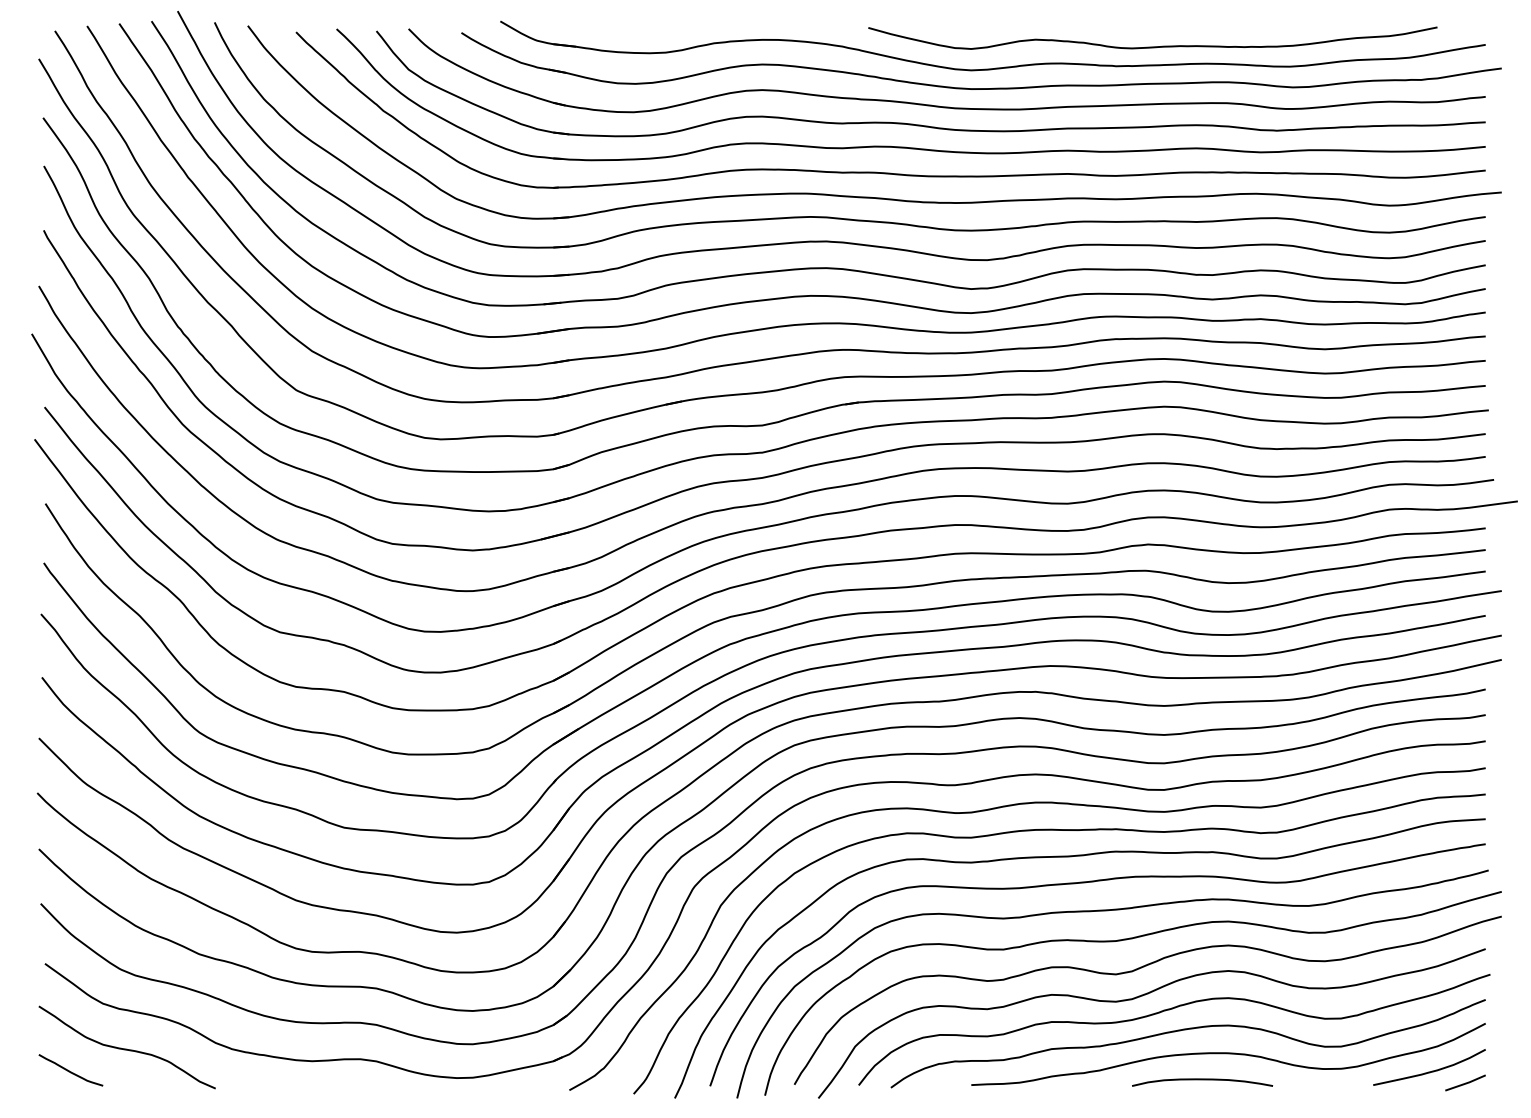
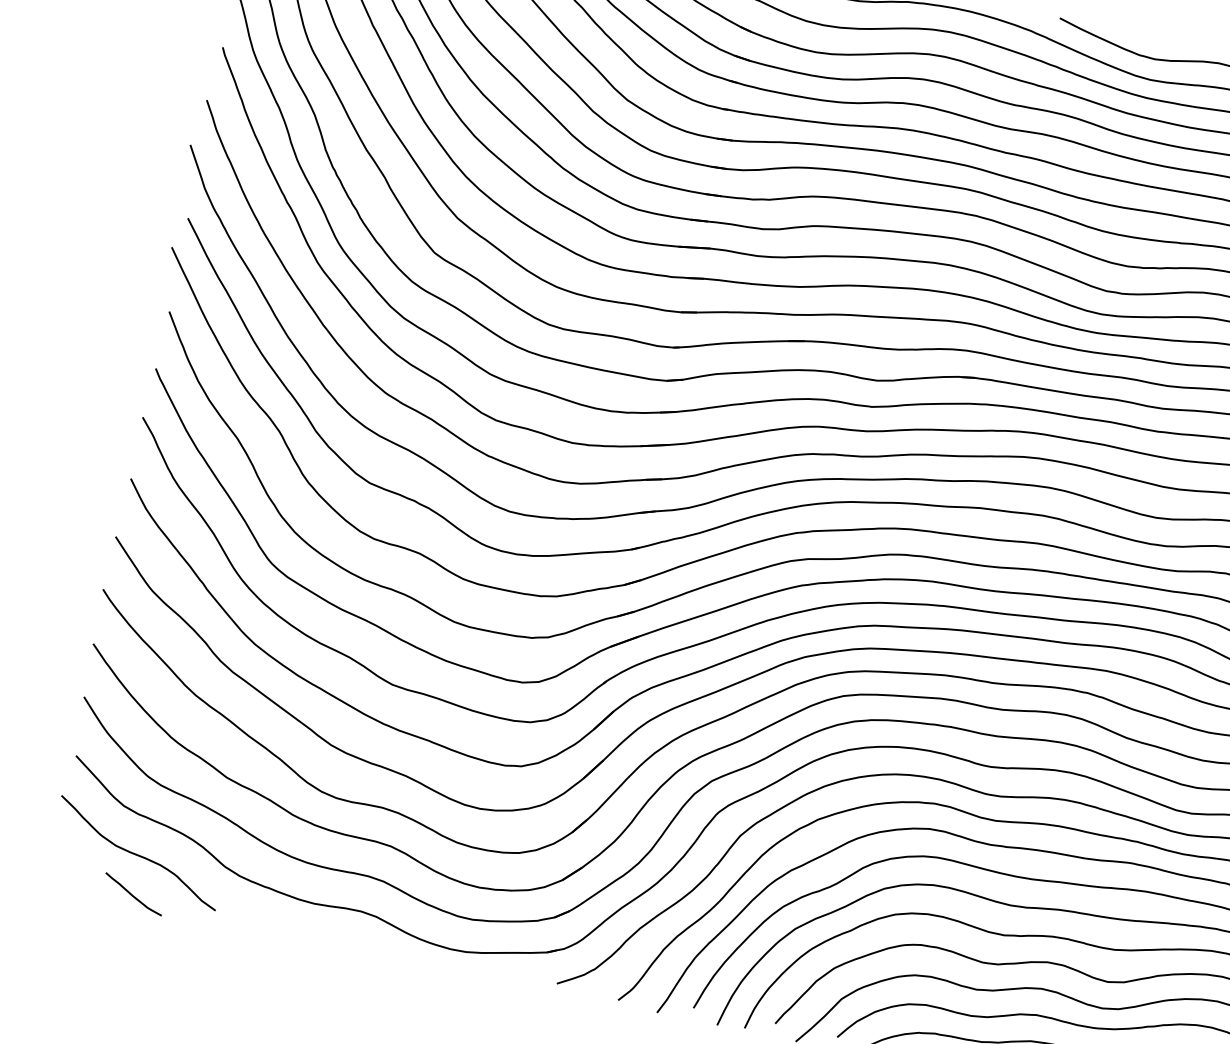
curve: (69, 1070) -> (132, 894), moved

